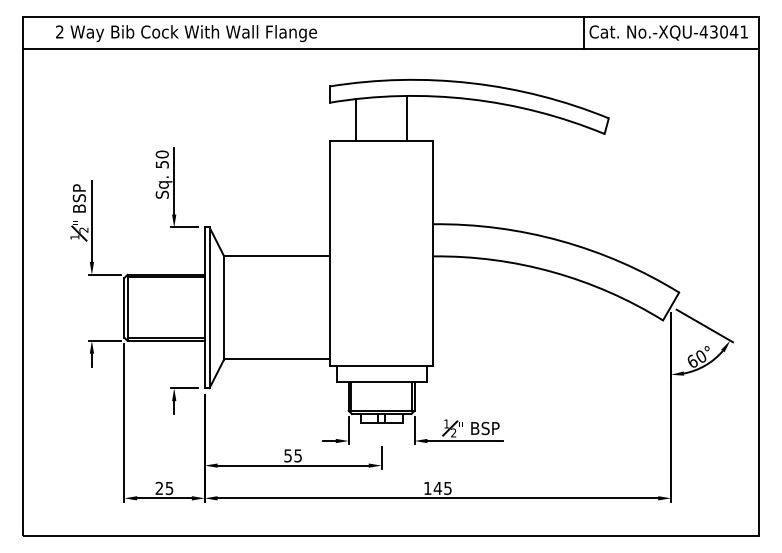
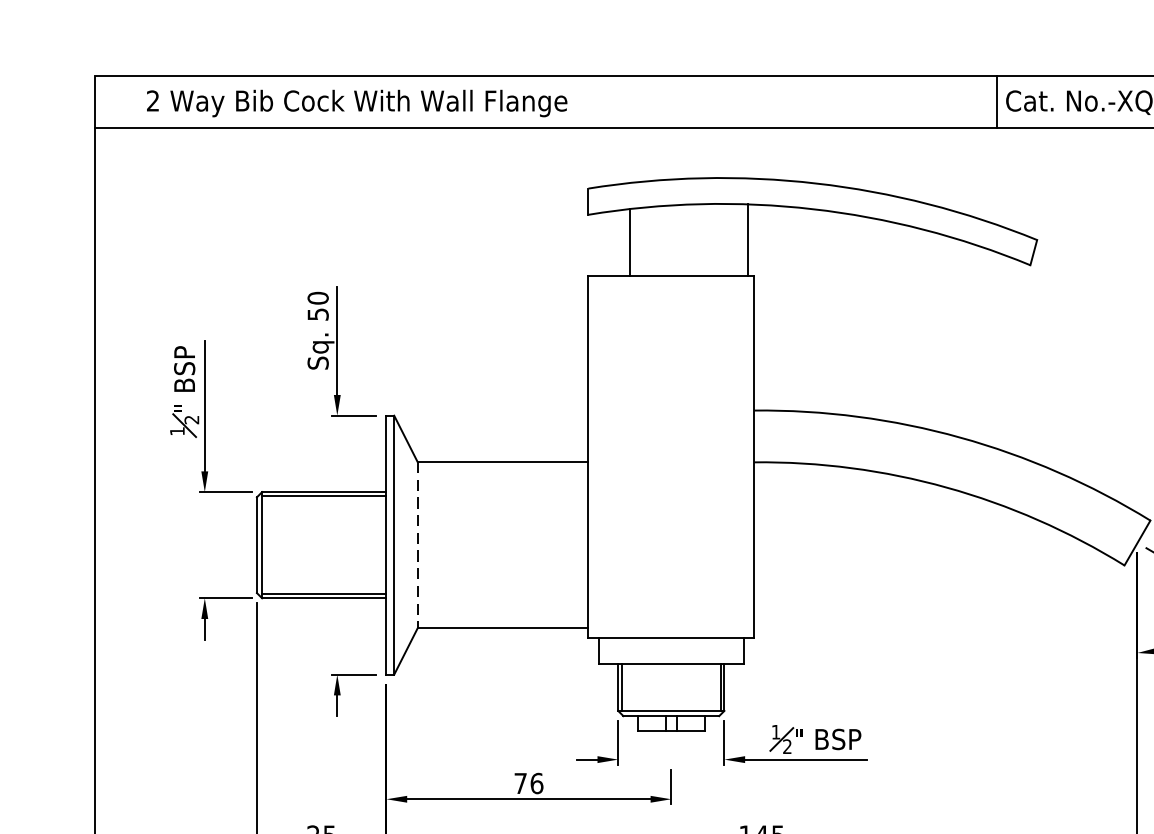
line: (407, 118) -> (748, 240), moved
line: (224, 307) -> (418, 544), solid -> dashed
text: (293, 455) -> (529, 782), 55 -> 76

